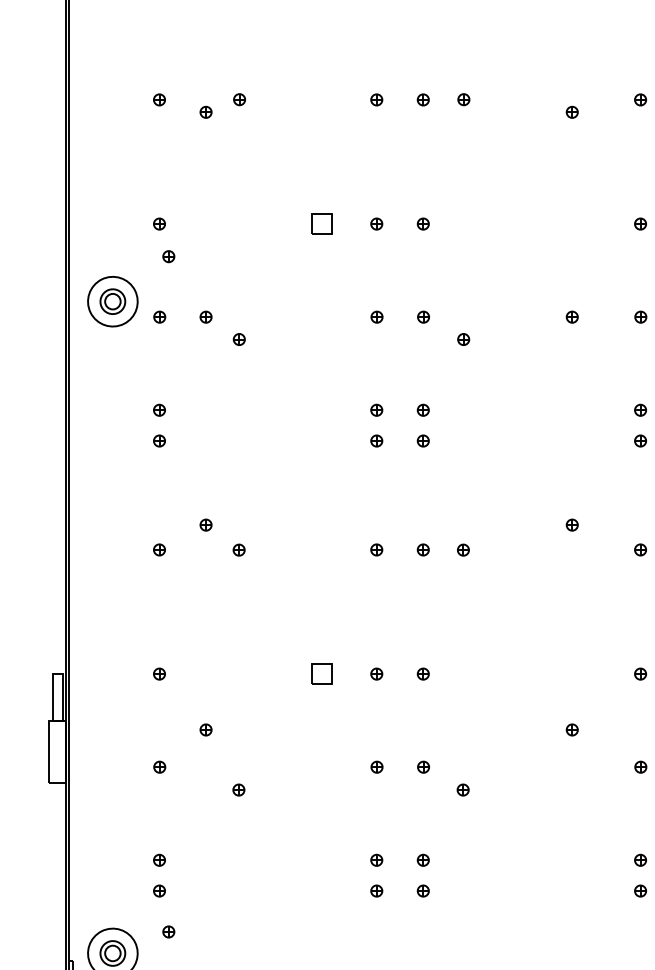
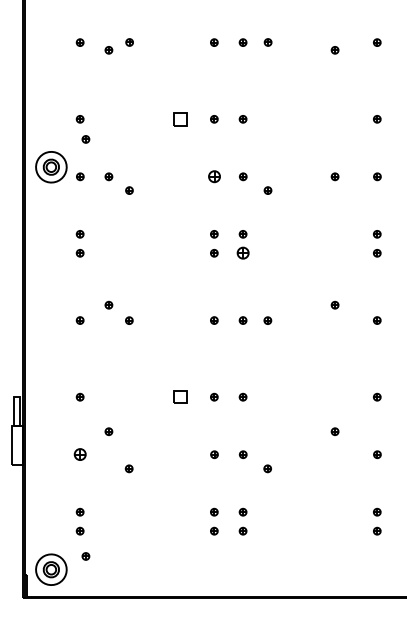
part: (377, 316) -> (214, 176), size x1.6
part: (422, 441) -> (242, 253), size x1.6
part: (160, 766) -> (80, 454), size x1.6

